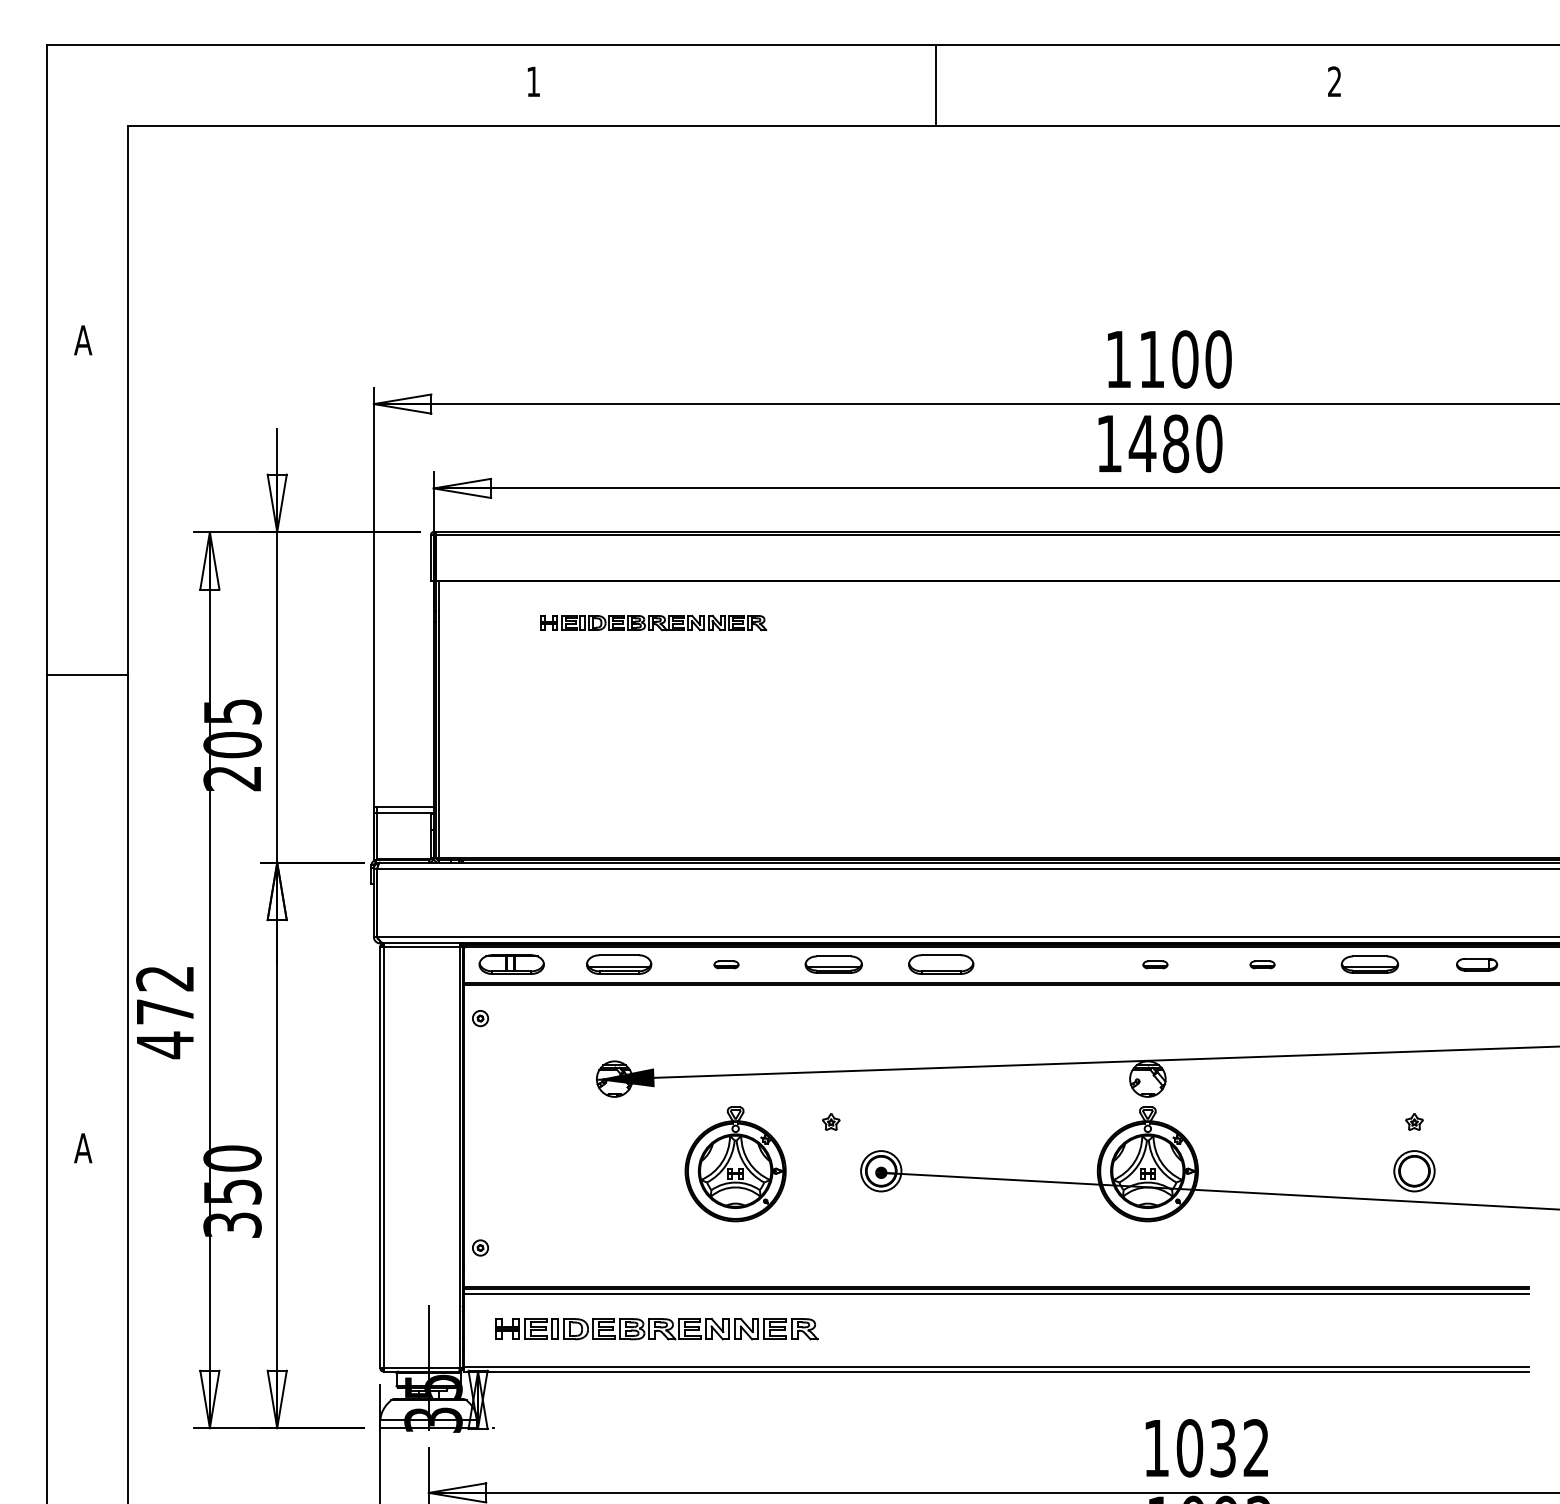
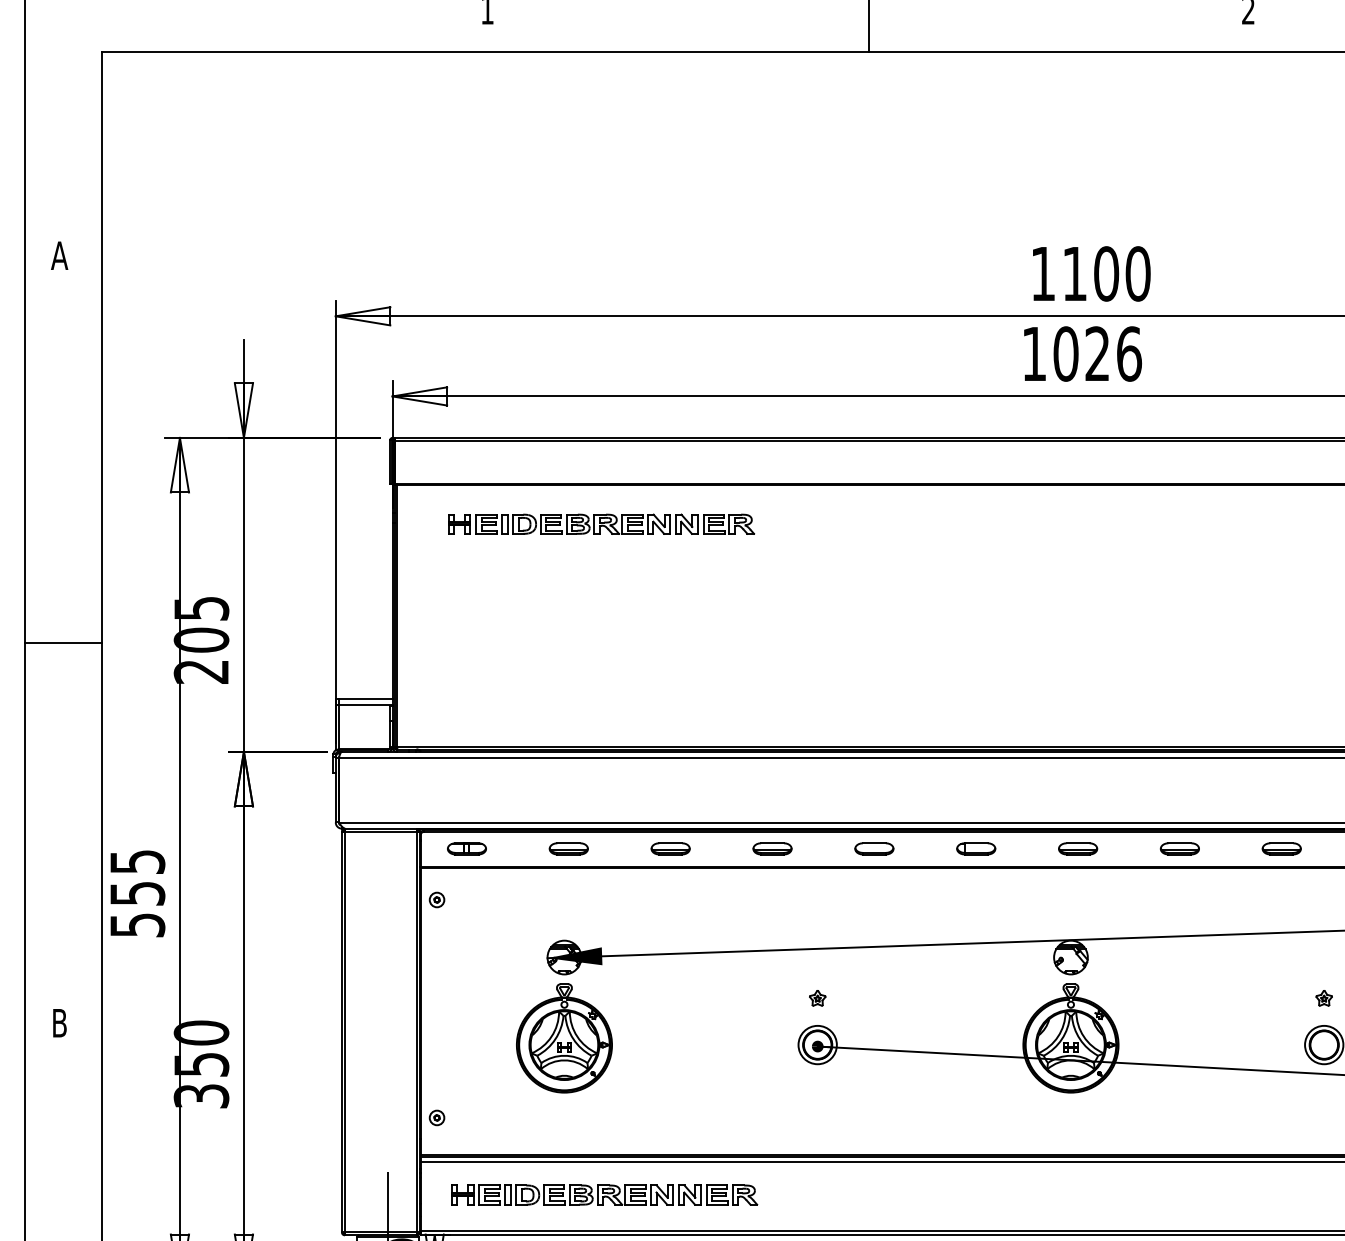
text: (1175, 443) -> (1097, 353), 1480 -> 1026
part: (653, 622) -> (601, 523), size x1.43
line: (86, 675) -> (62, 643), moved
part: (512, 964) -> (467, 848), size x0.62
part: (619, 964) -> (569, 848), size x0.62
part: (726, 964) -> (670, 848), size x1.67
part: (833, 964) -> (772, 848), size x0.71
part: (940, 964) -> (873, 848), size x0.62
part: (1048, 964) -> (976, 848), added
part: (1155, 964) -> (1078, 848), size x1.67
part: (1262, 964) -> (1179, 848), size x1.67
part: (1369, 964) -> (1281, 848), size x0.71
text: (165, 1012) -> (137, 894), 472 -> 555
part: (831, 1121) -> (817, 997), moved
text: (83, 1148) -> (59, 1023), A -> B
part: (735, 1164) -> (564, 1038), moved

